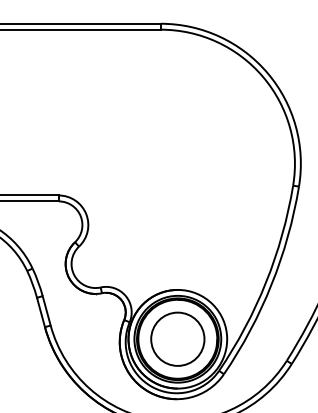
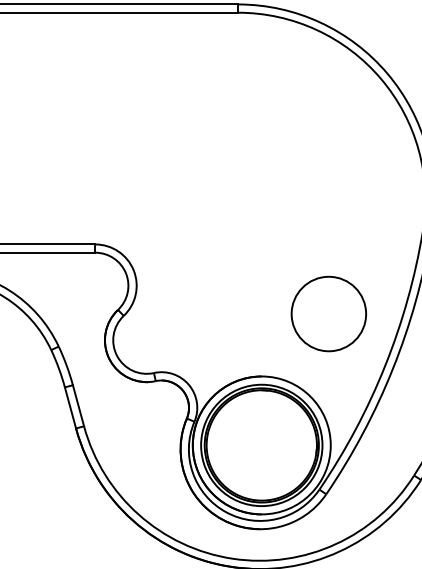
circle: (177, 338) -> (328, 312), moved

